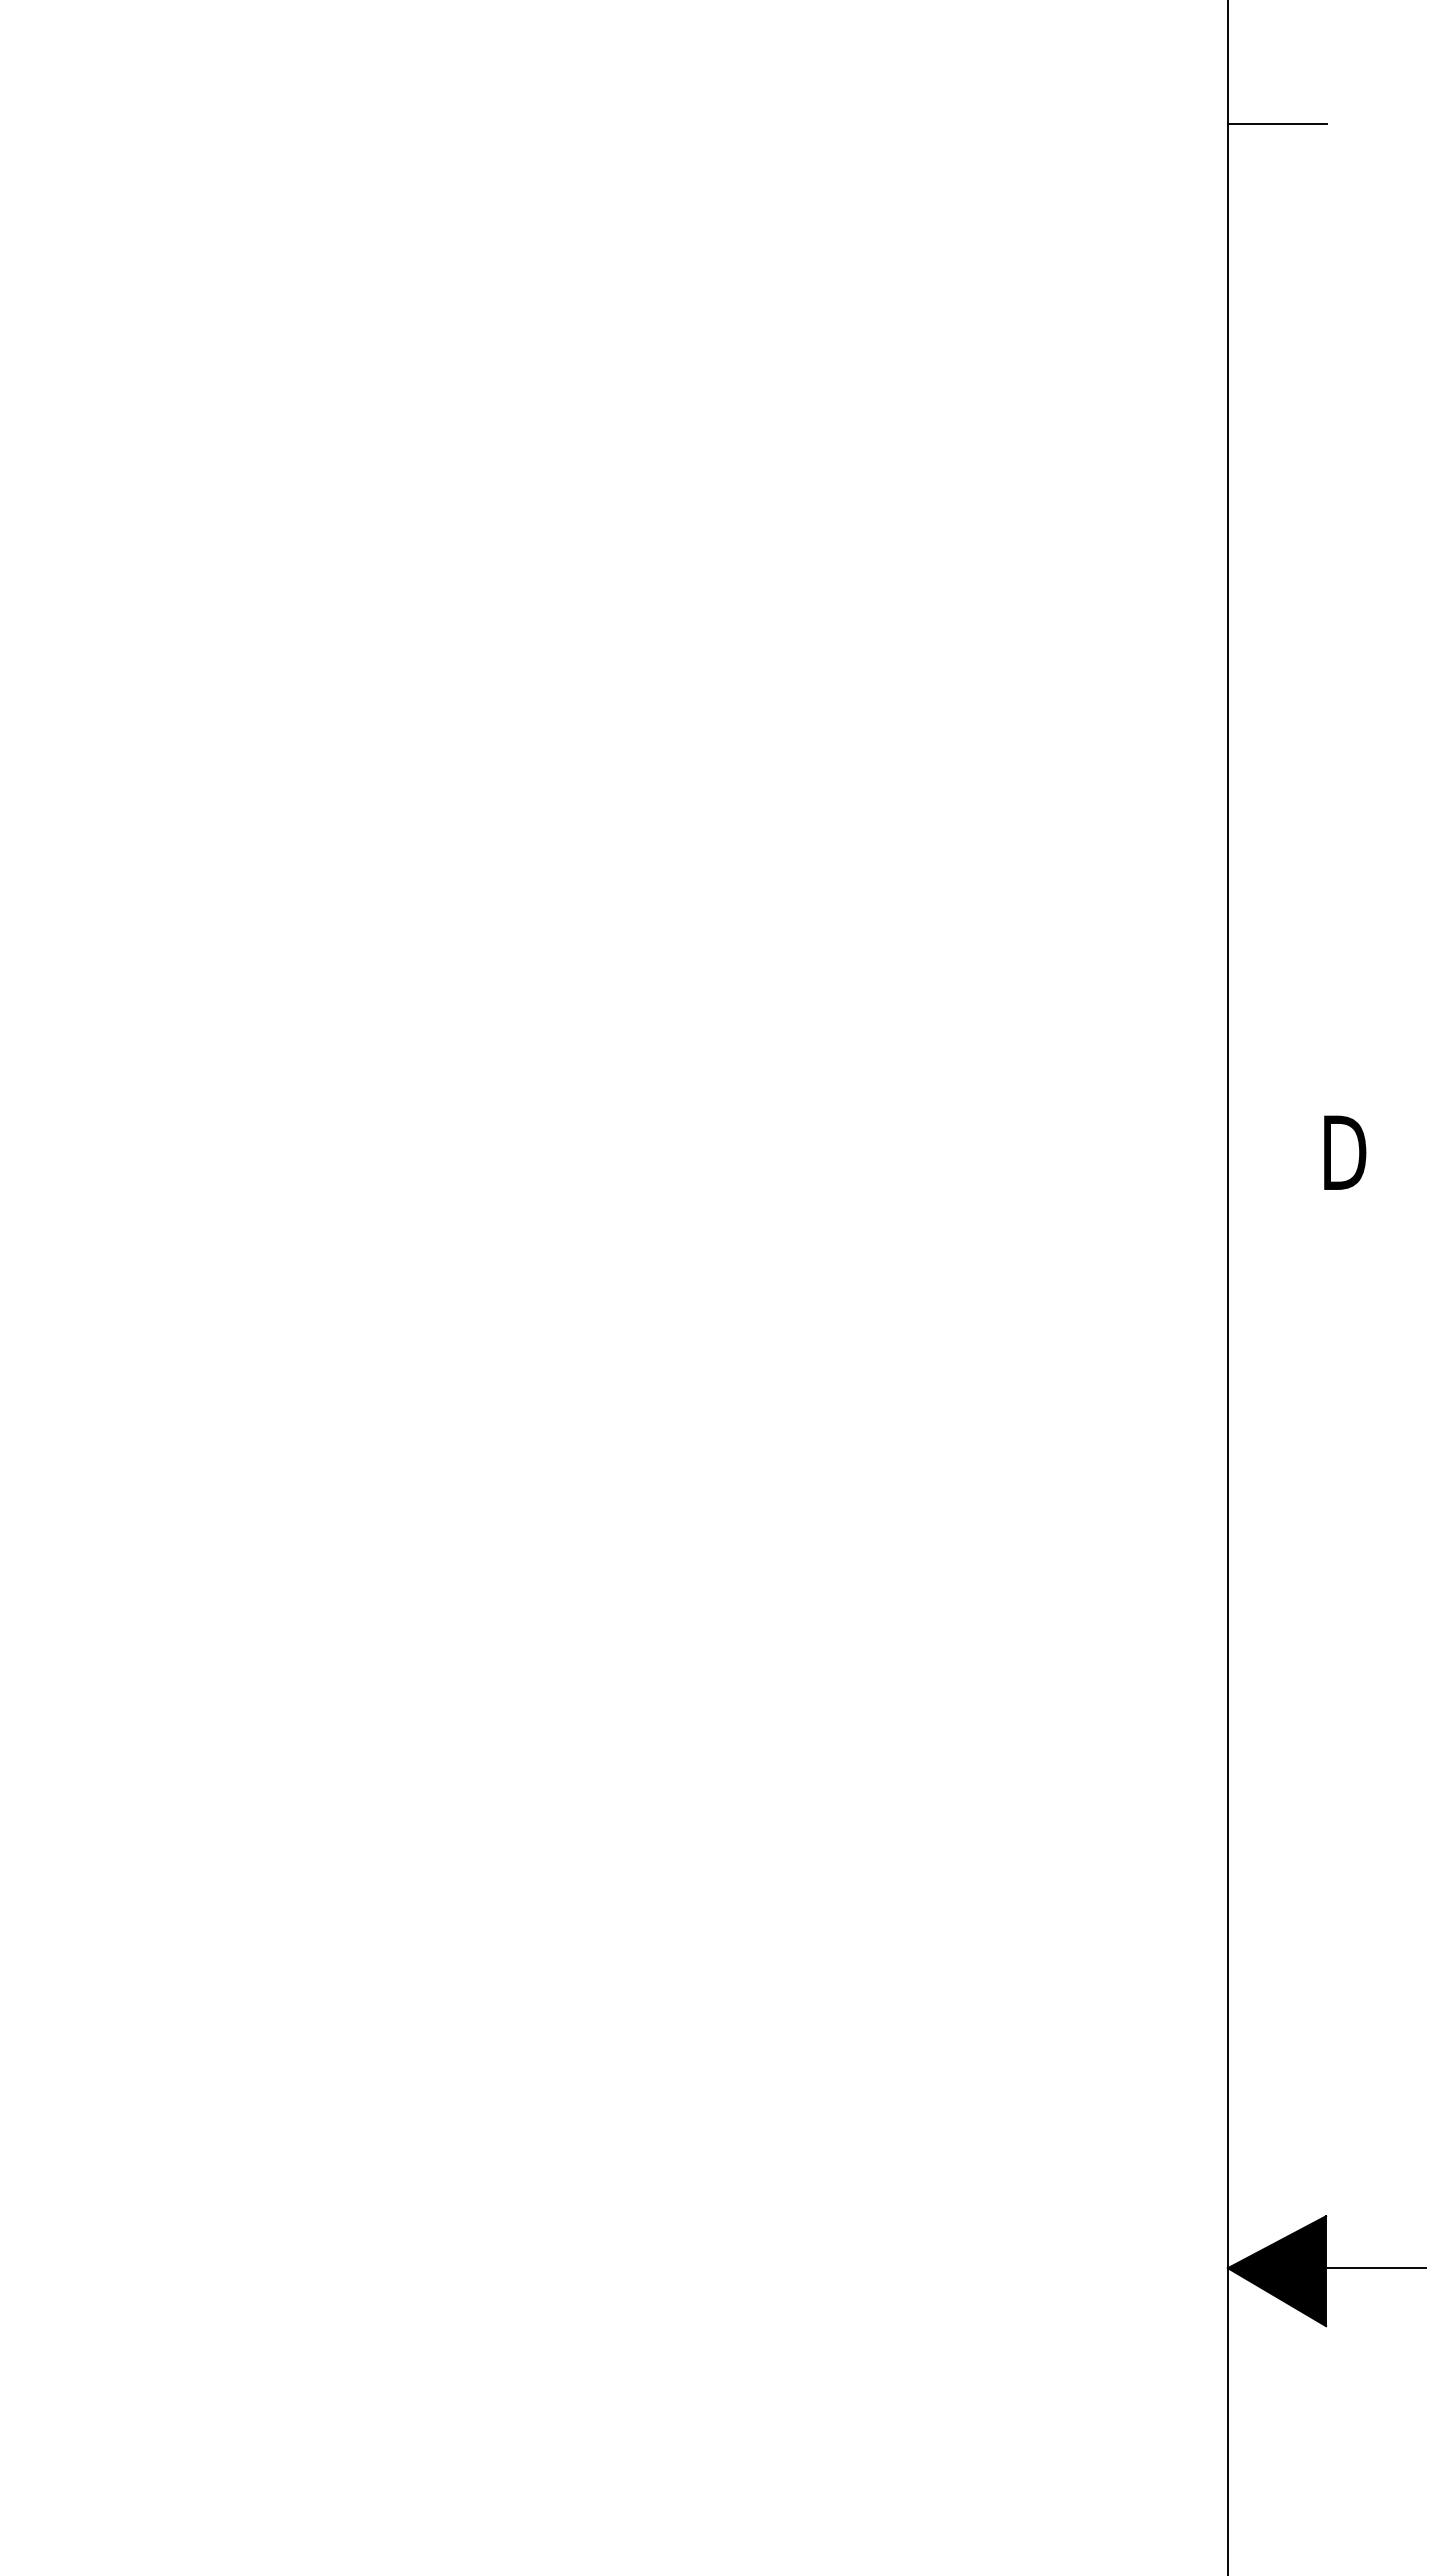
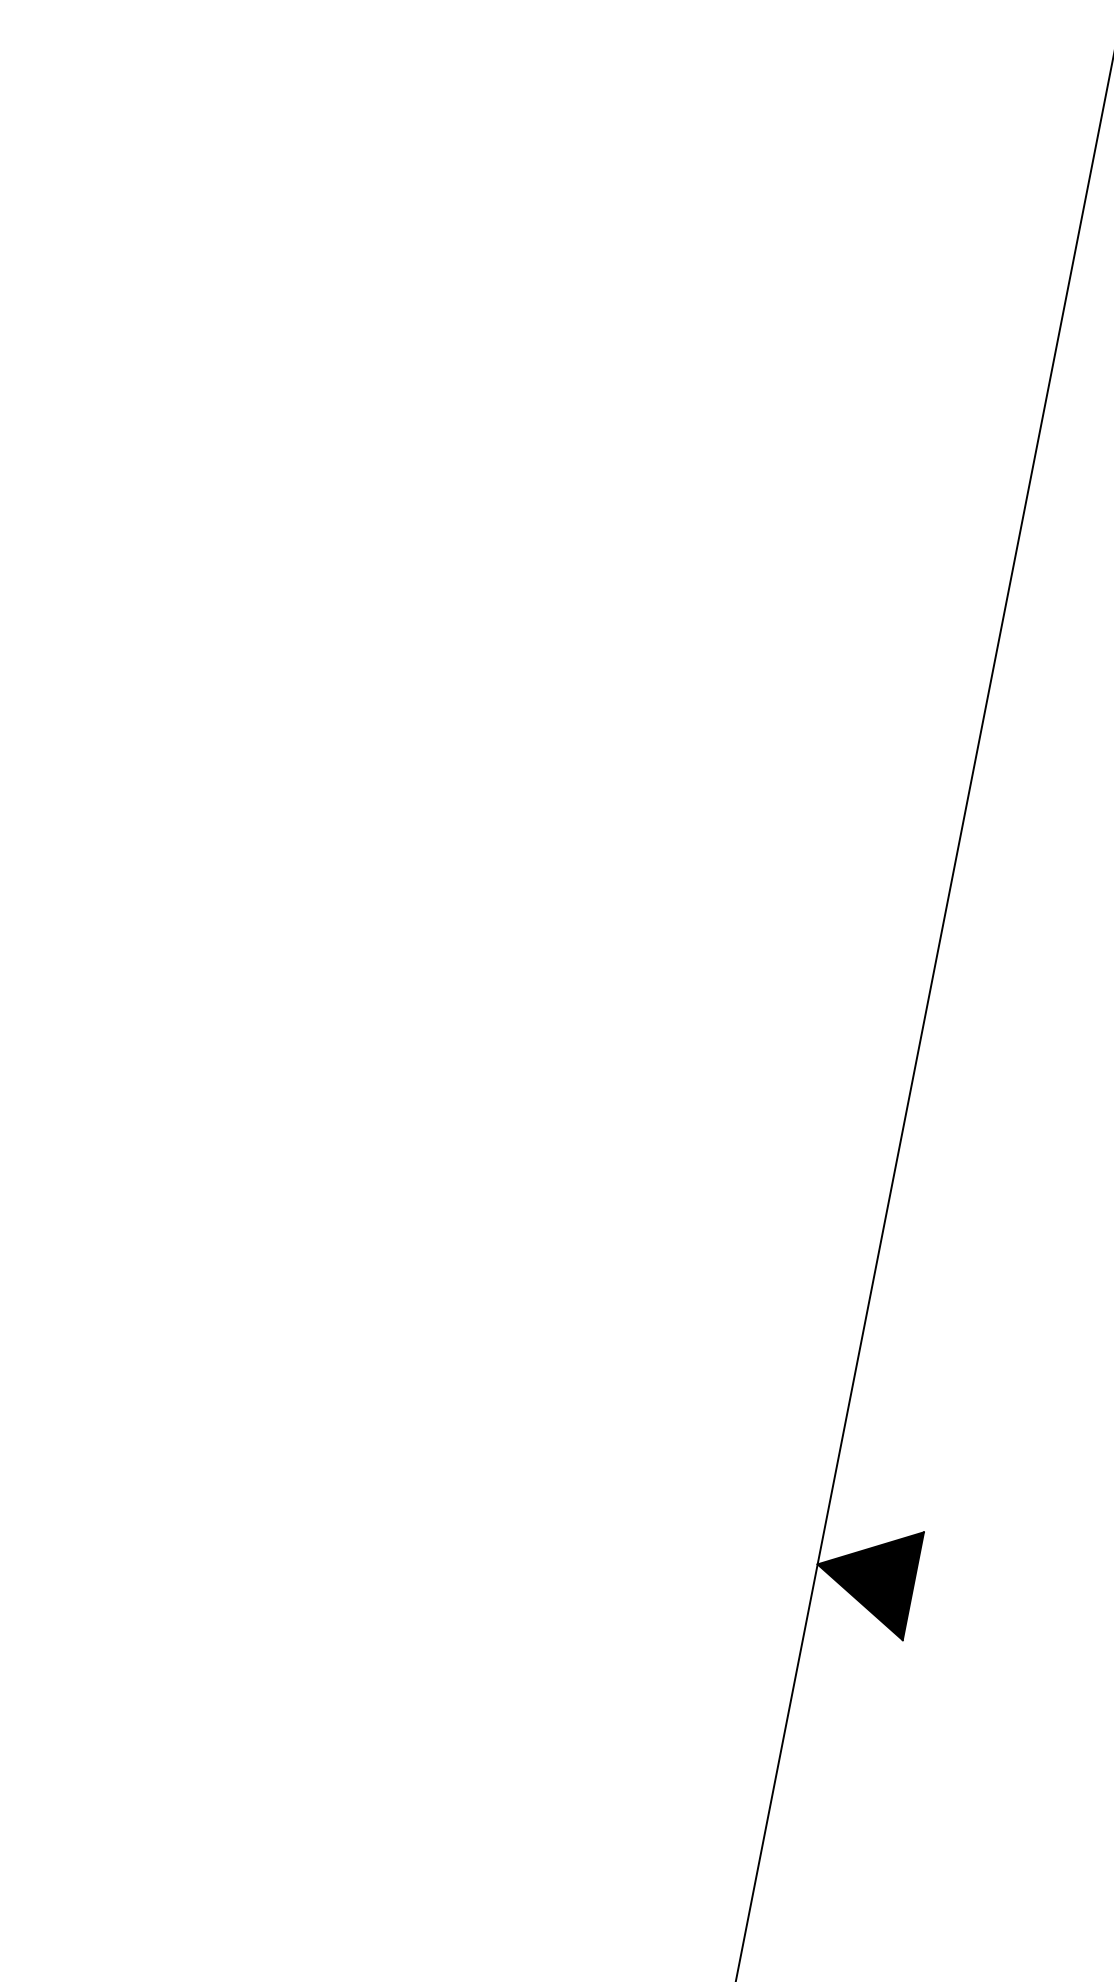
line: (1375, 2268) -> (962, 1593), removed

